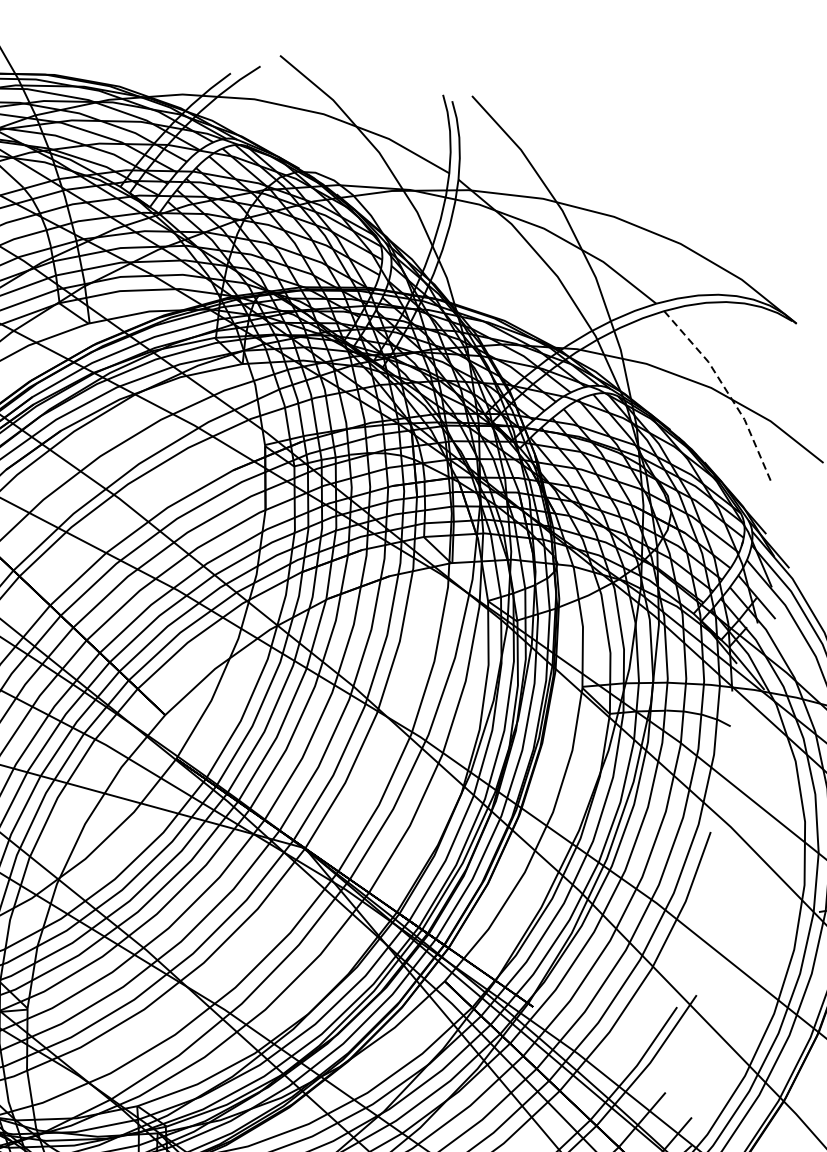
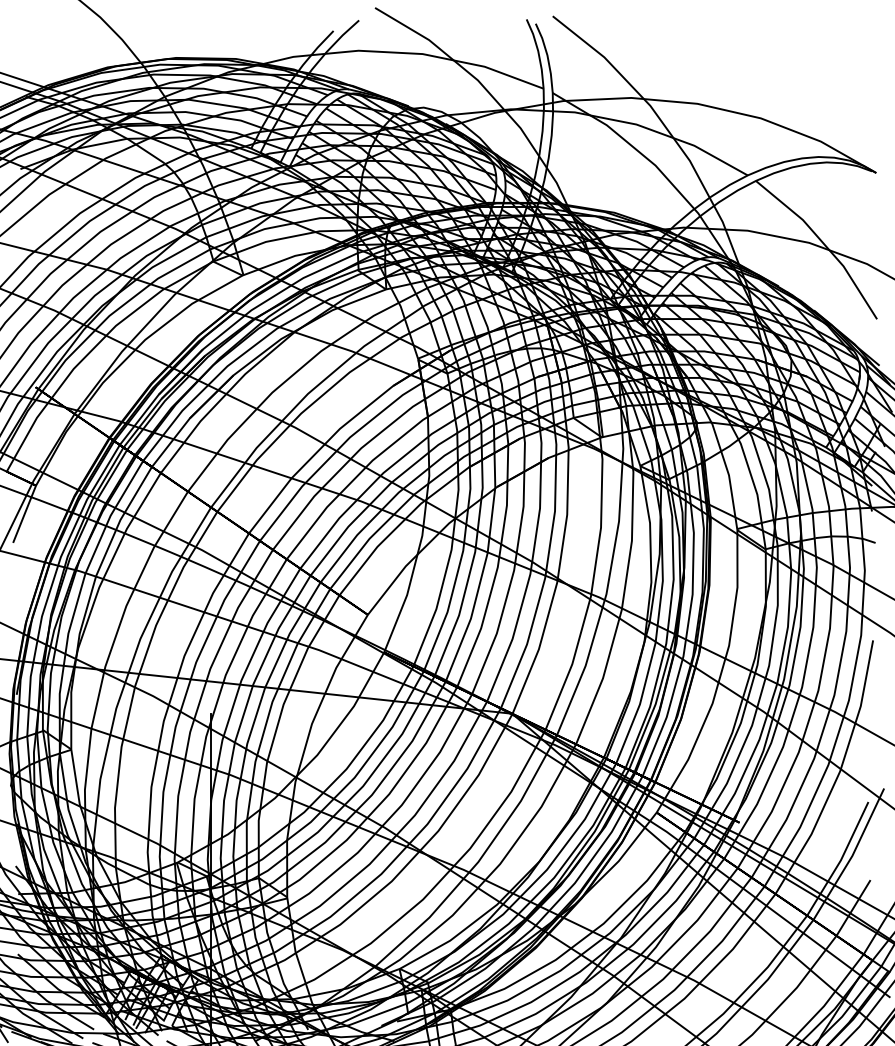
line: (726, 391) -> (823, 243), dashed -> solid

